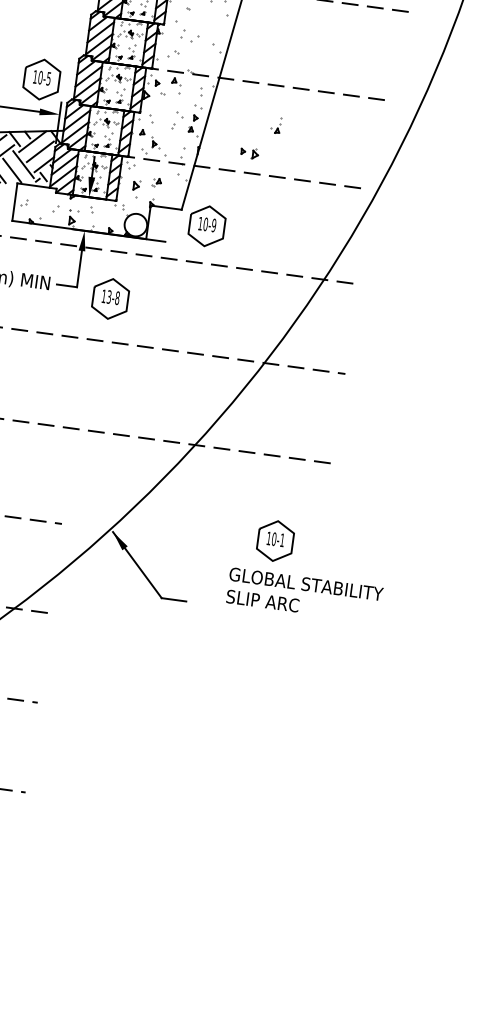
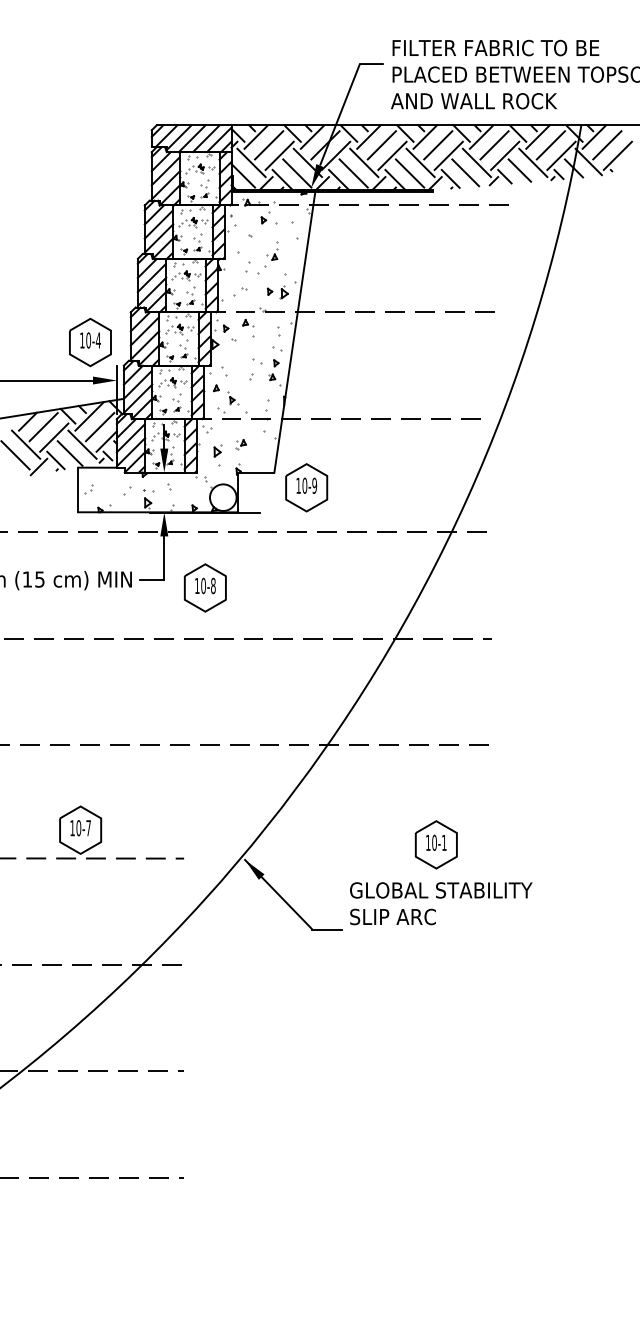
text: (48, 78) -> (97, 340), 10-5 -> 10-4
part: (276, 125) -> (272, 250), moved
part: (249, 153) -> (277, 292), moved
text: (109, 297) -> (203, 586), 13-8 -> 10-8
text: (305, 595) -> (441, 903), moved

